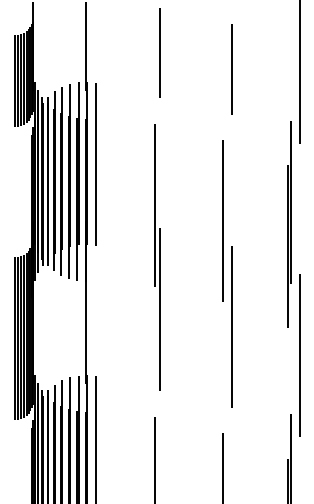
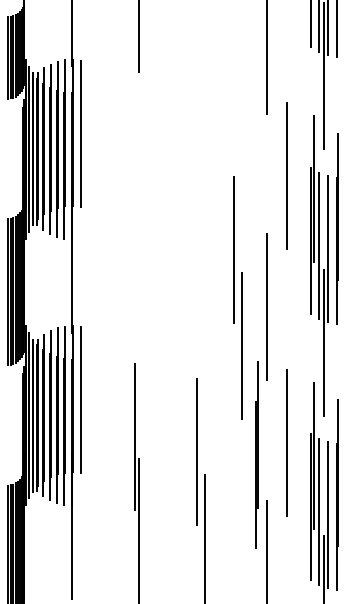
line: (231, 69) -> (204, 47), removed
line: (288, 224) -> (256, 188), removed
part: (156, 256) -> (136, 217), removed
part: (227, 273) -> (237, 297), moved

